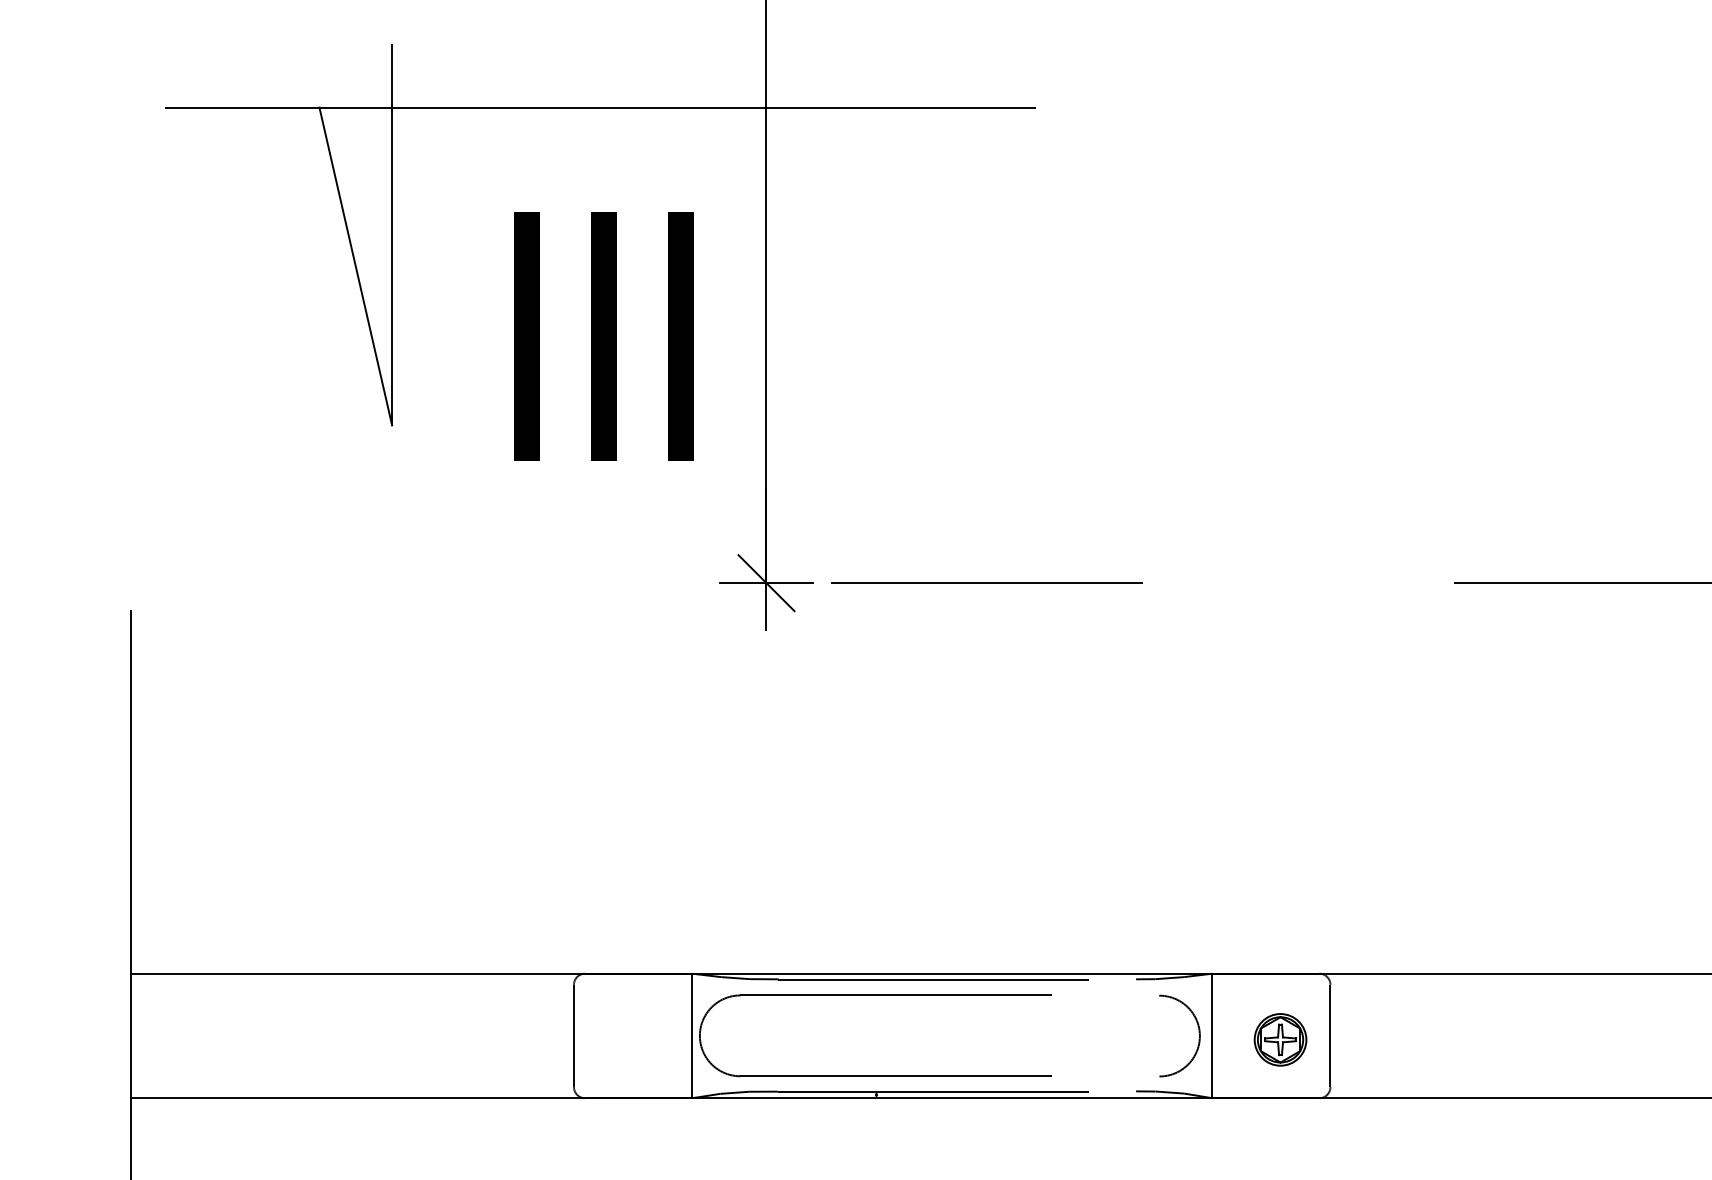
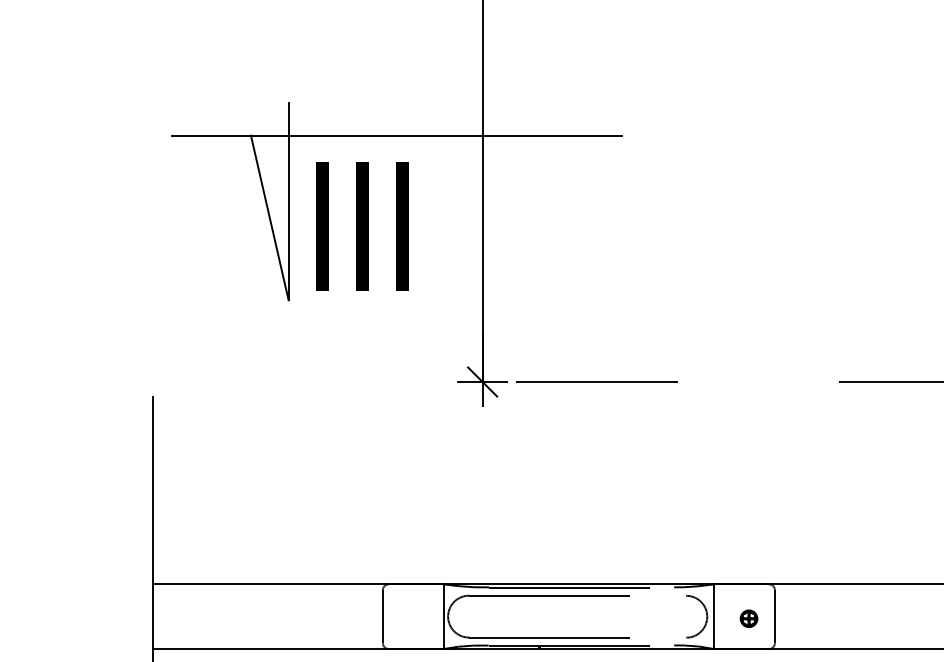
text: (604, 337) -> (362, 226), moved
part: (1279, 1039) -> (748, 618), size x0.62

